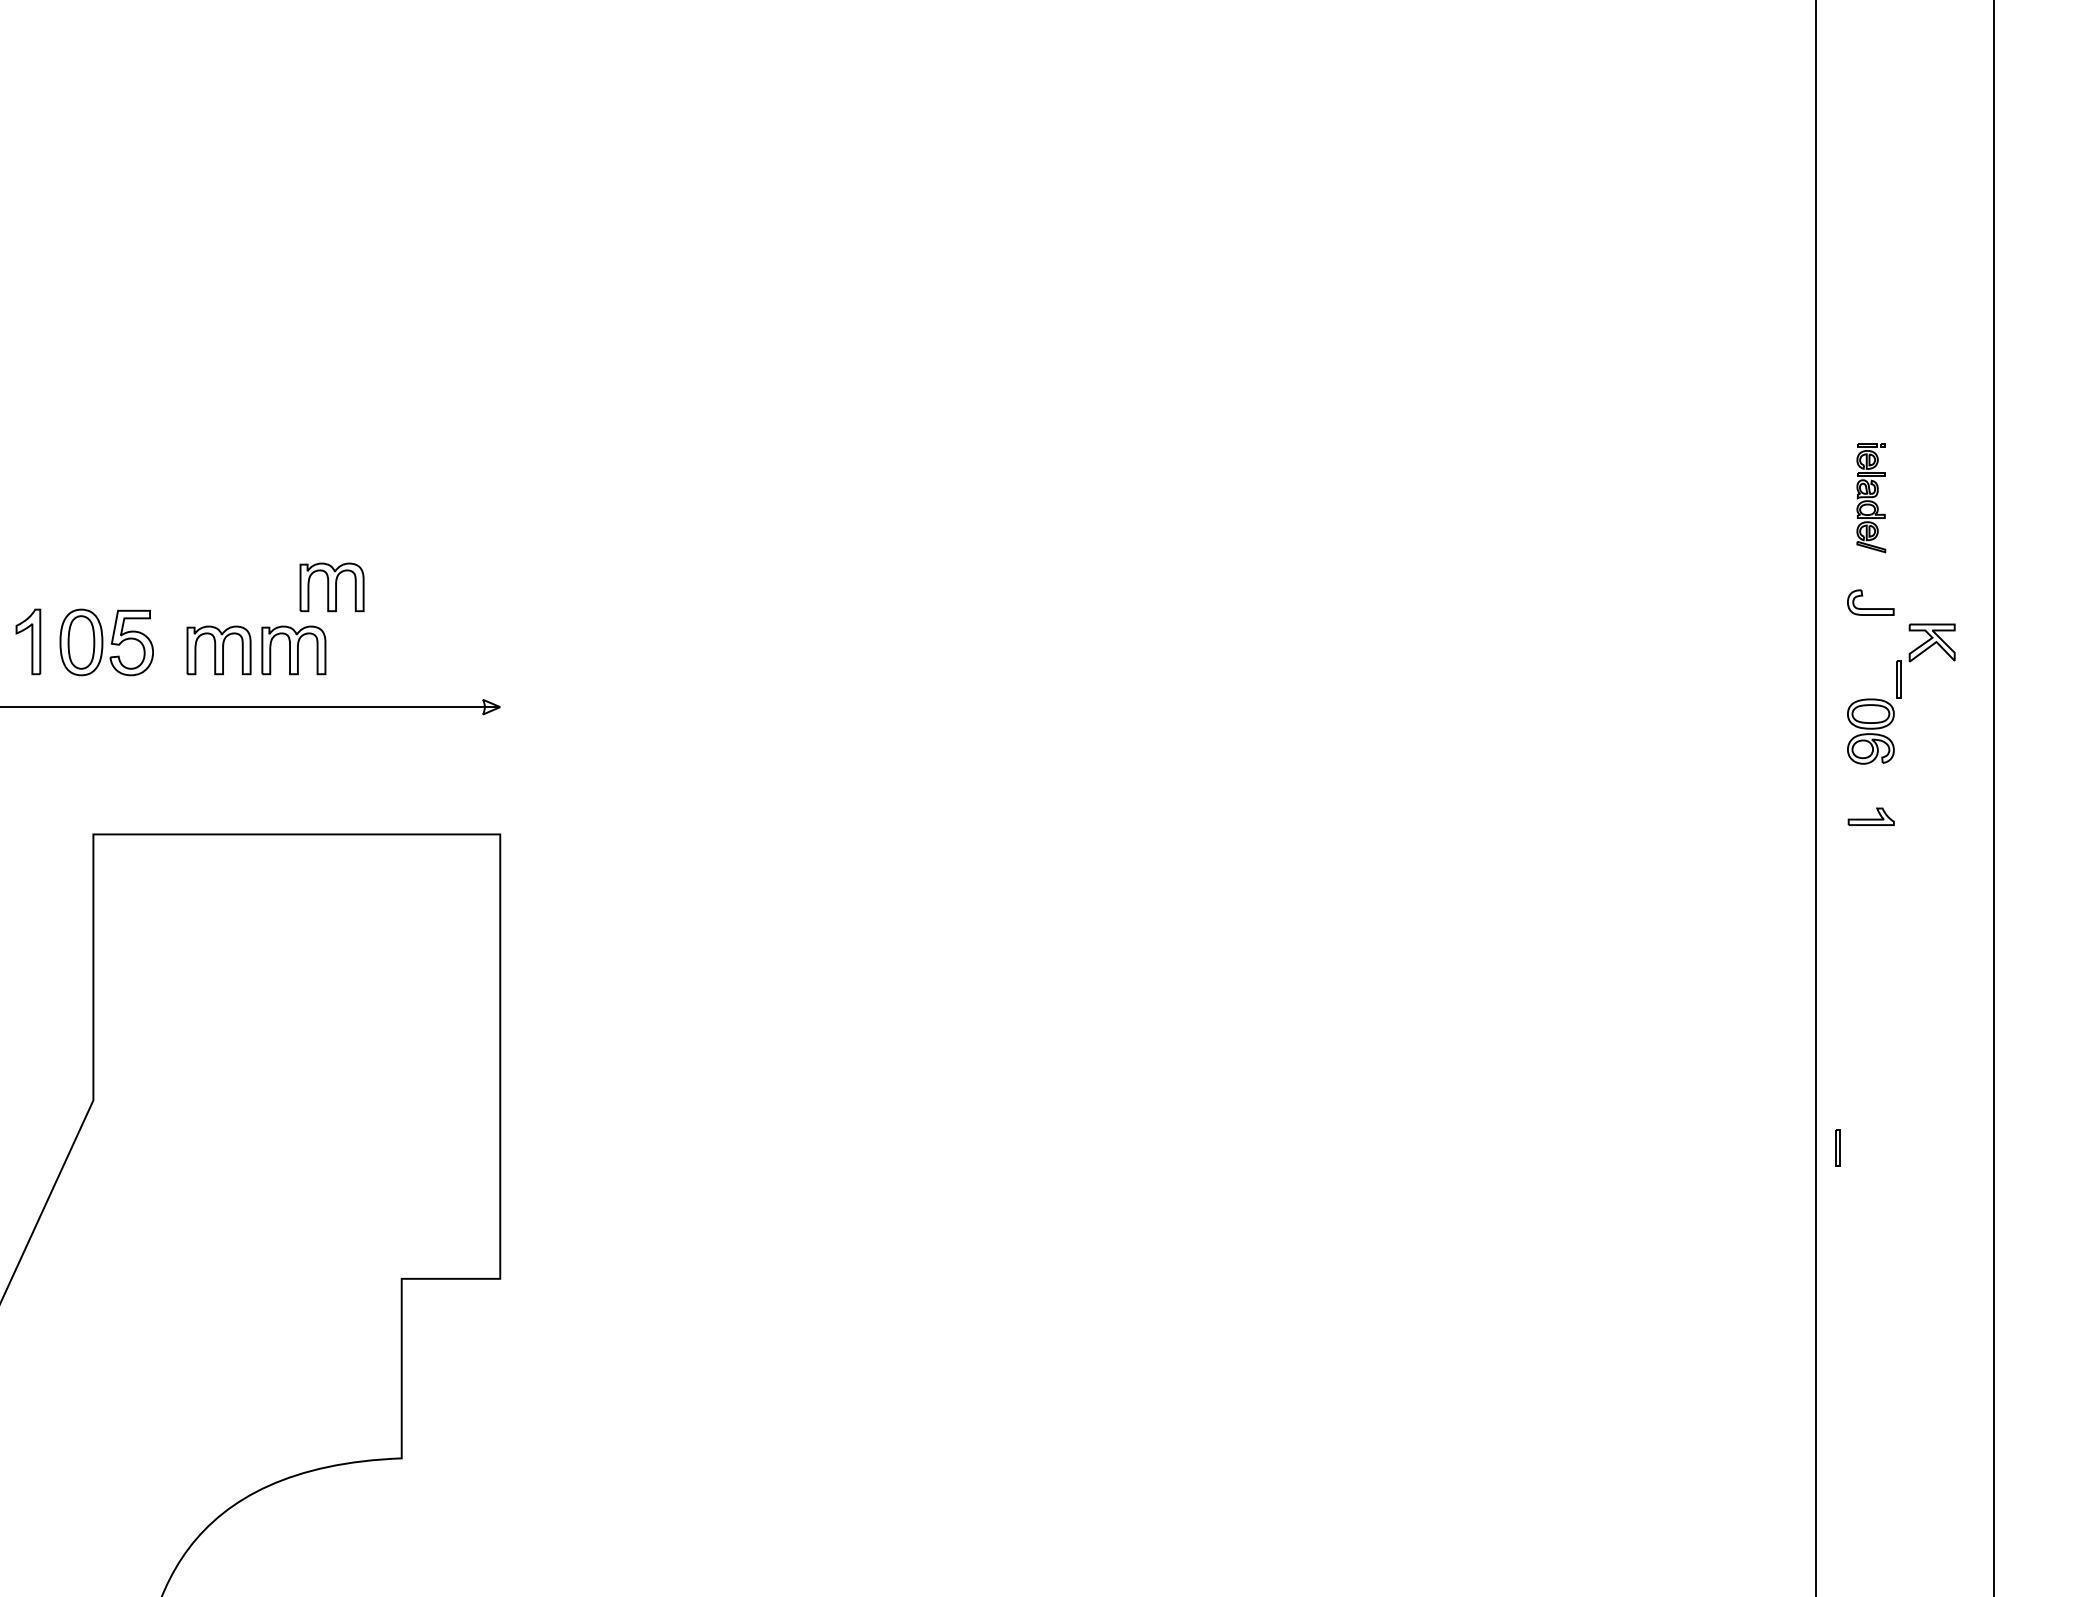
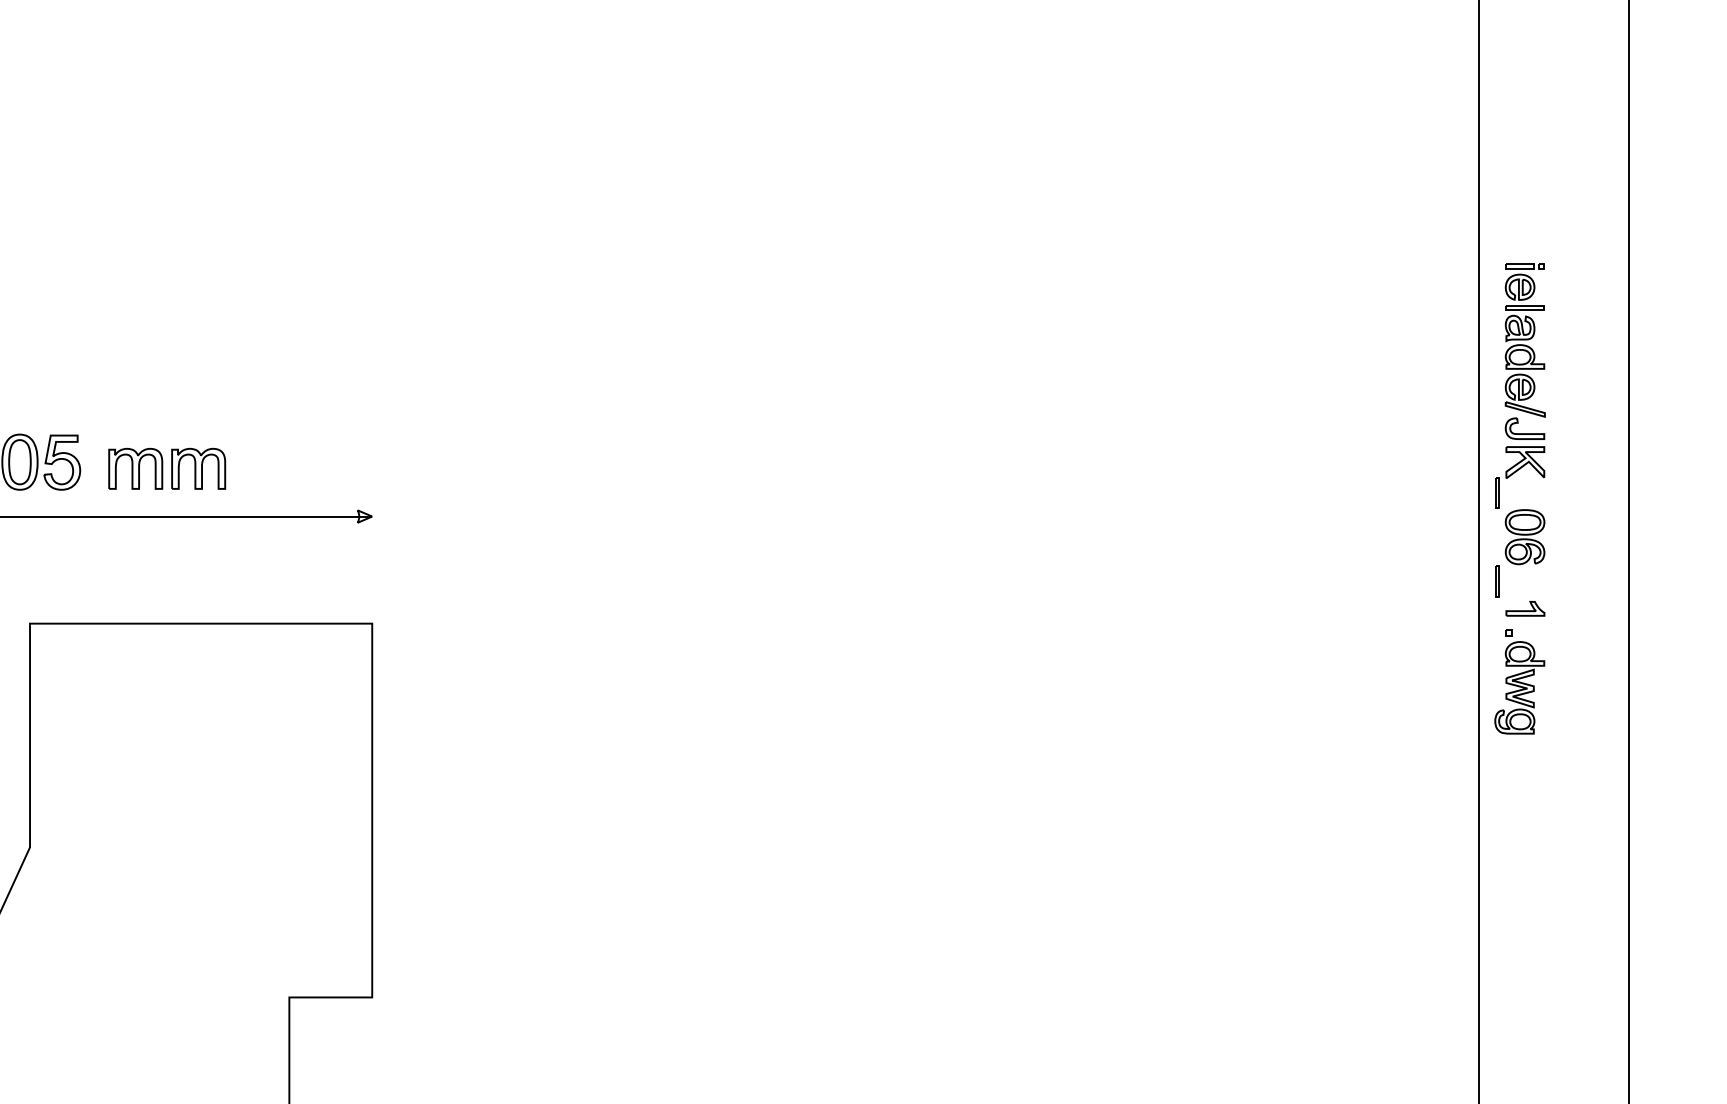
part: (1871, 497) -> (1525, 340), size x1.67
part: (331, 587) -> (230, 415), removed
part: (1921, 654) -> (1516, 472), moved
part: (1864, 903) -> (1519, 681), added
part: (1837, 1147) -> (1496, 580), moved

